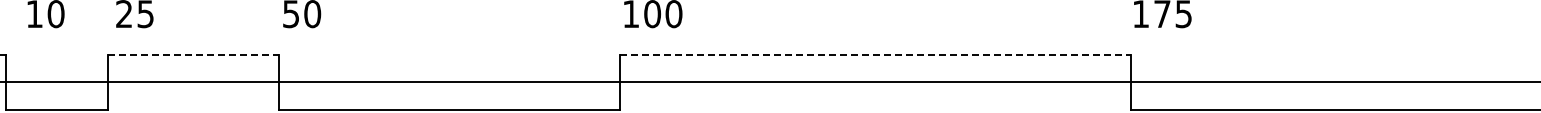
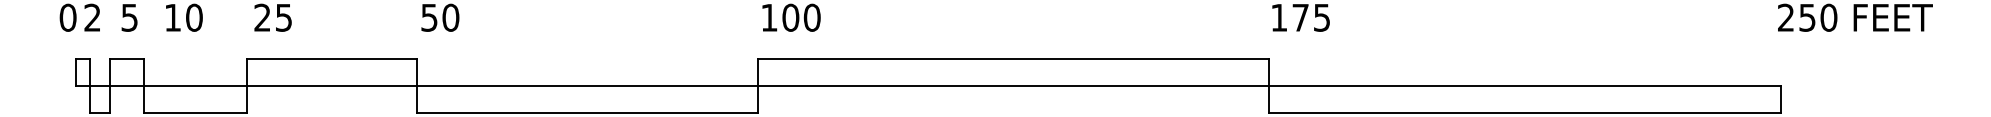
line: (194, 54) -> (332, 58), dashed -> solid
line: (875, 54) -> (1013, 58), dashed -> solid

